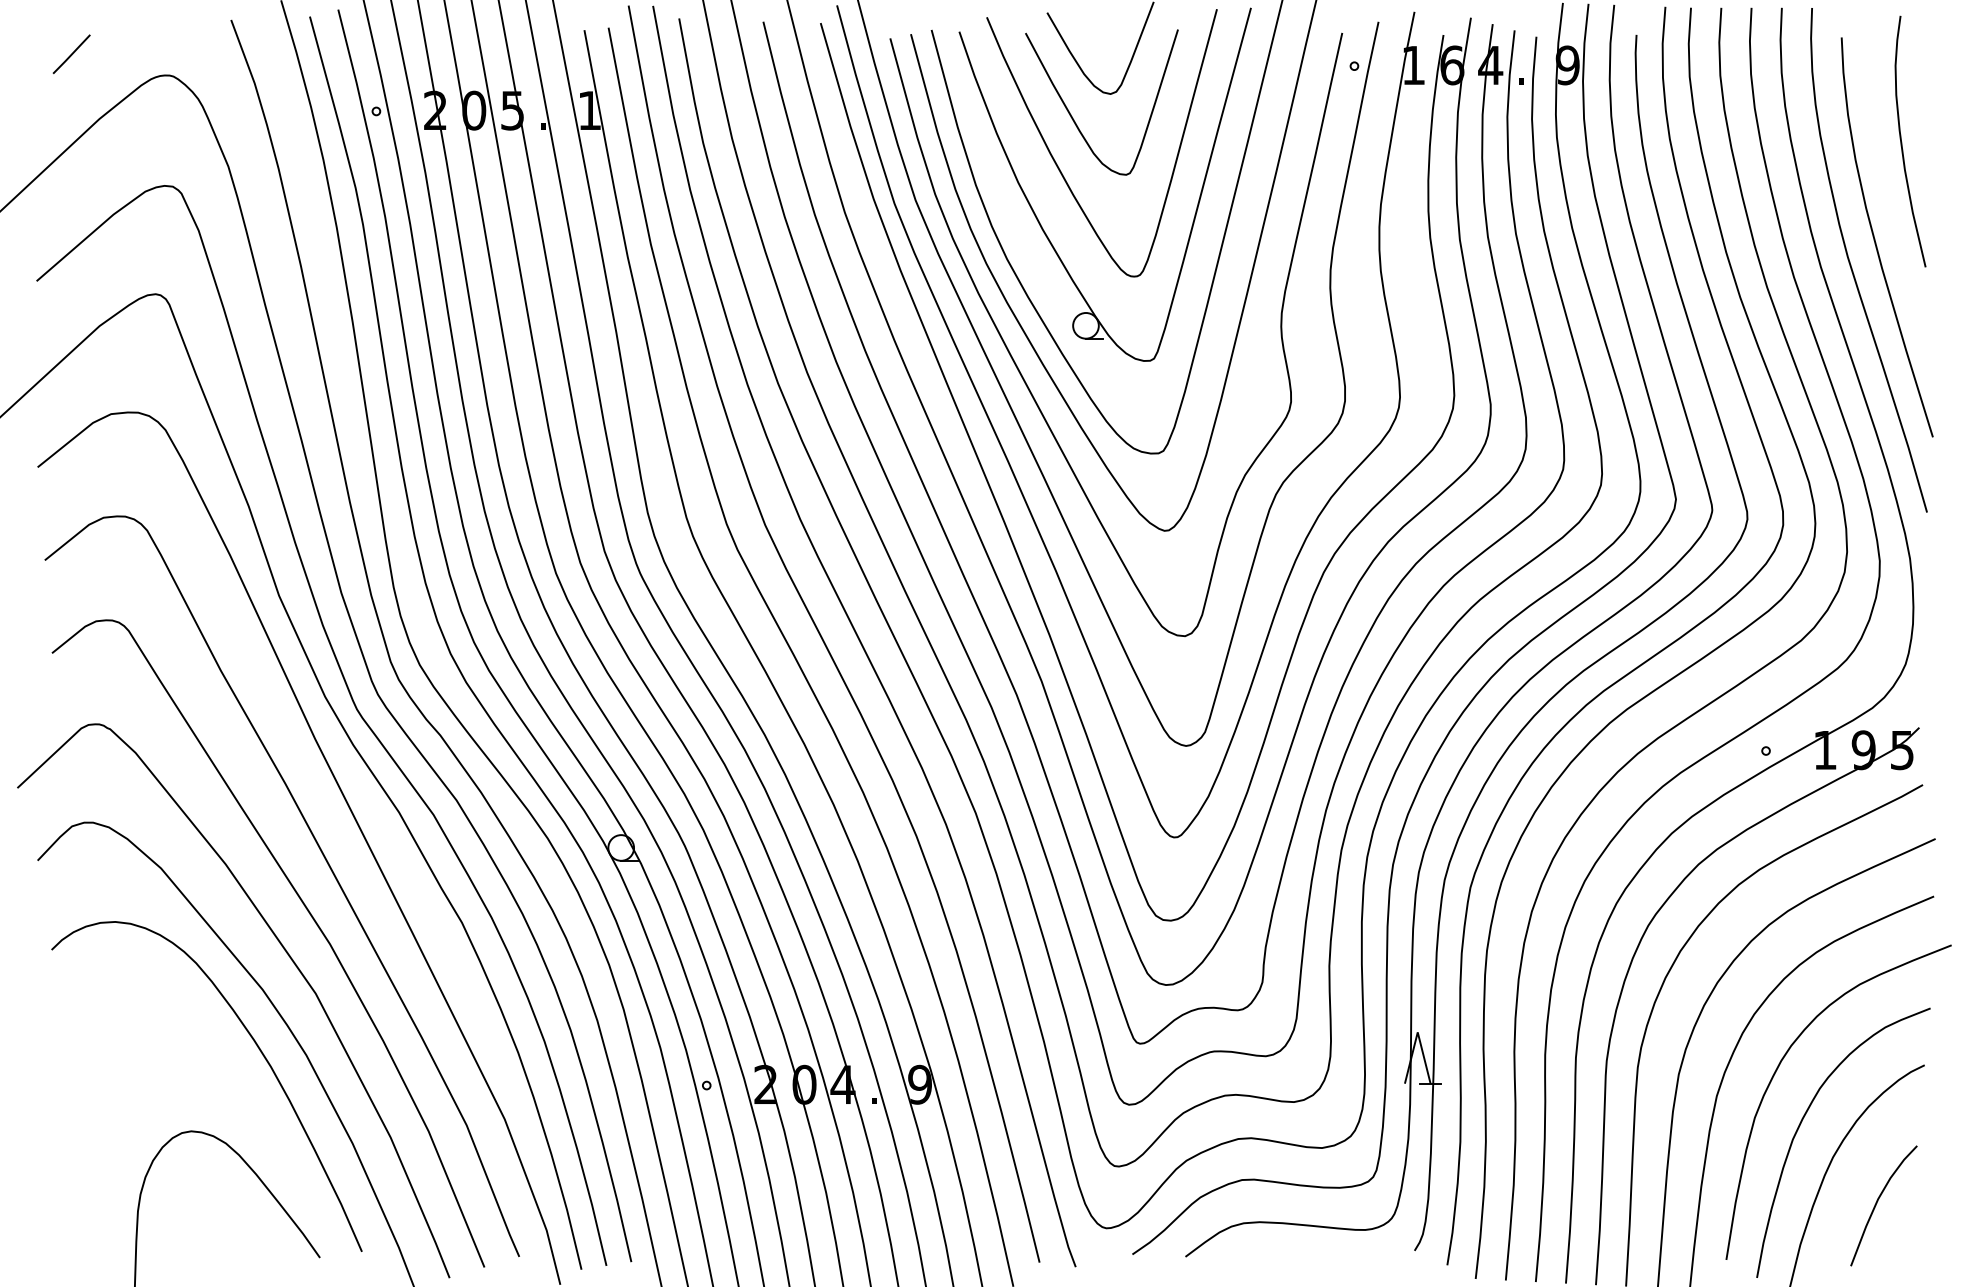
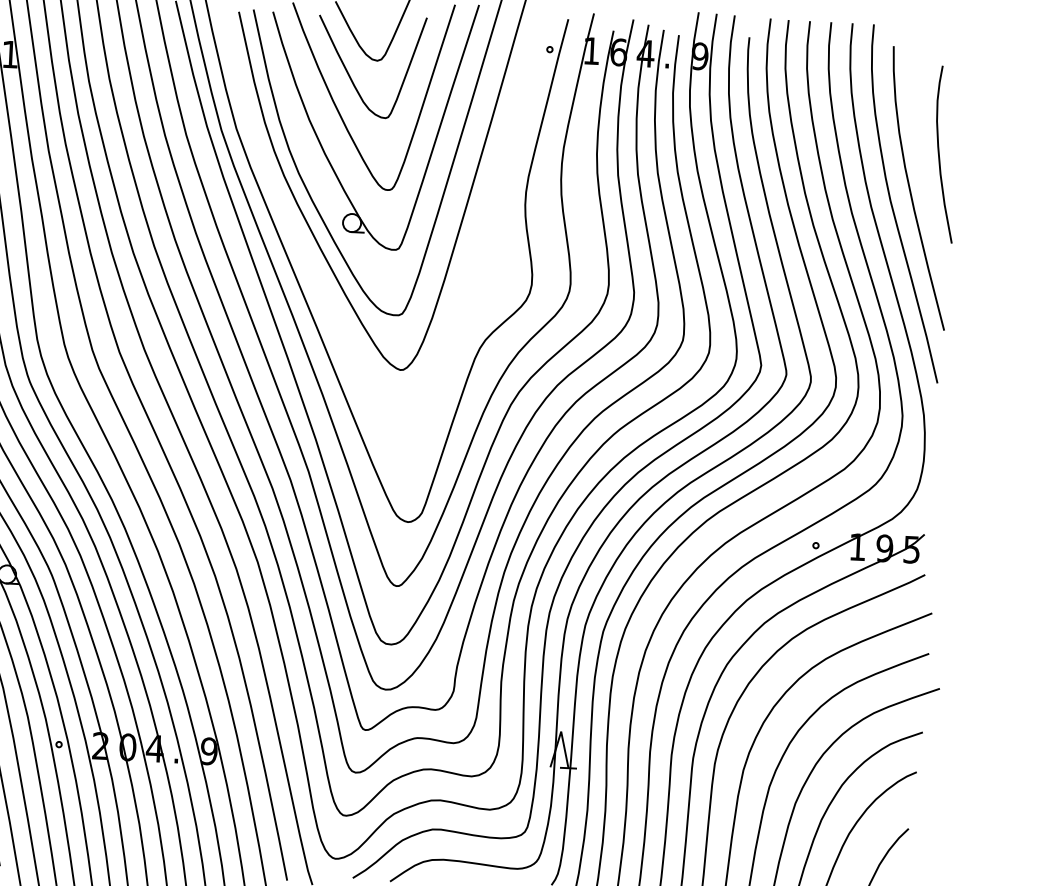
curve: (1902, 142) -> (939, 154), moved
curve: (1025, 380) -> (307, 259), removed

